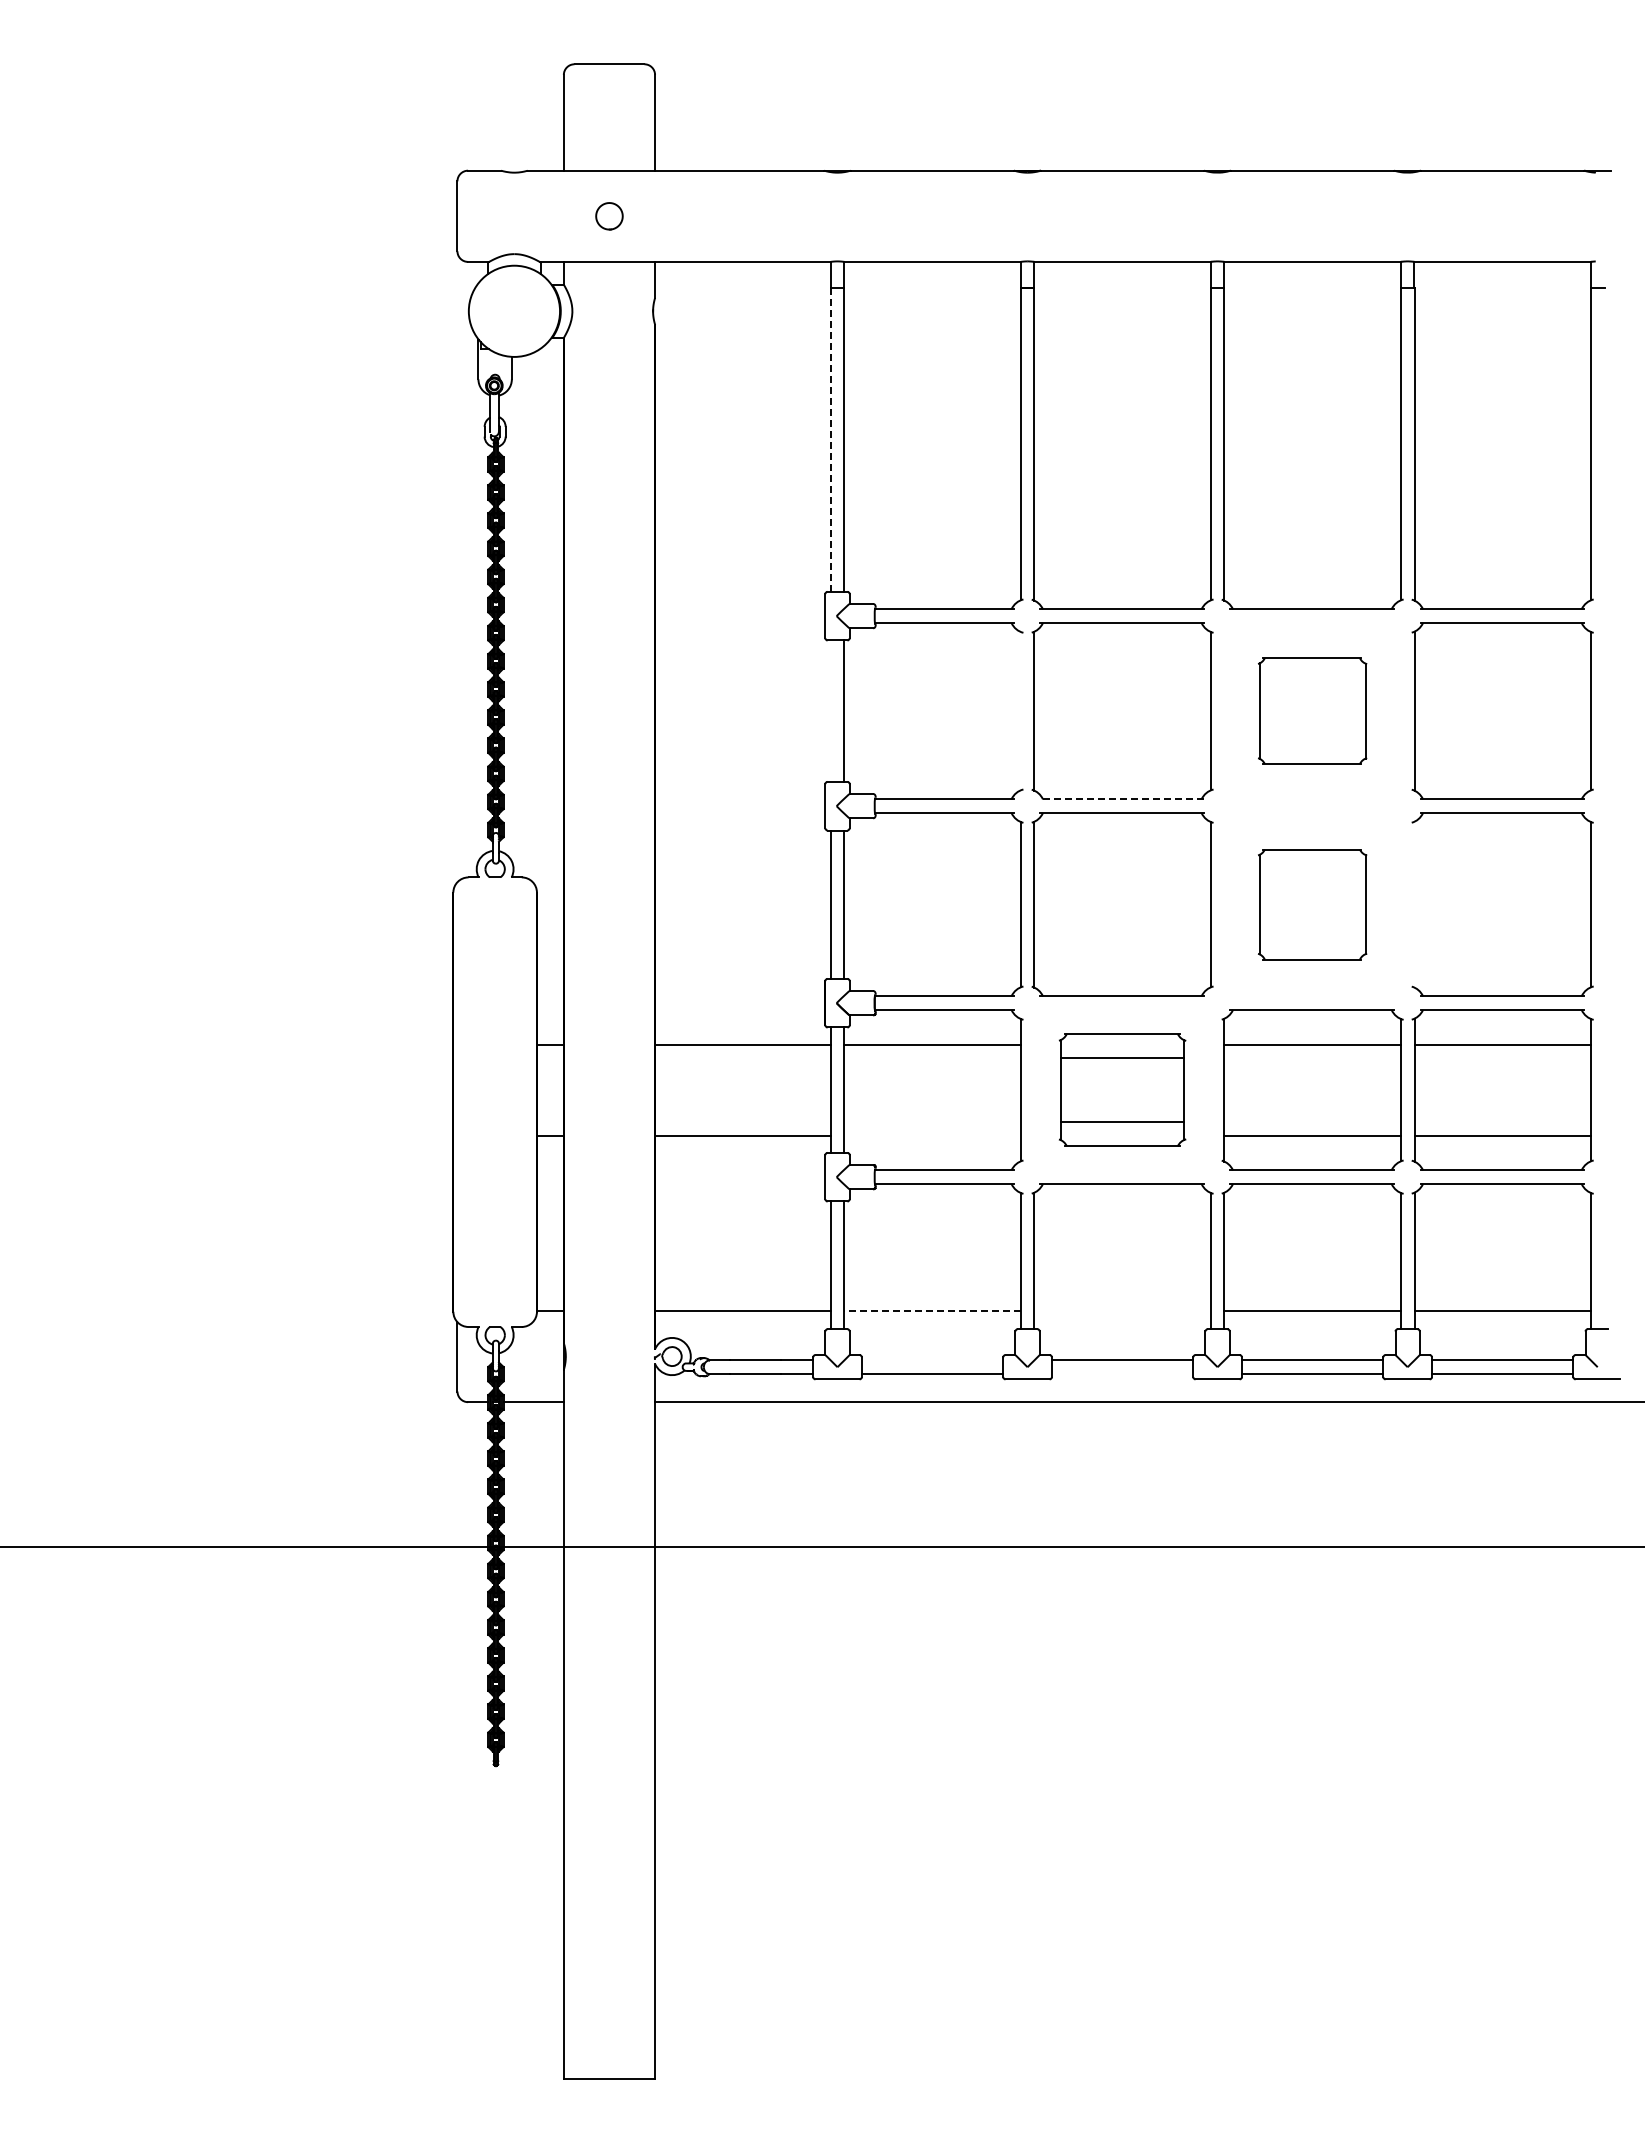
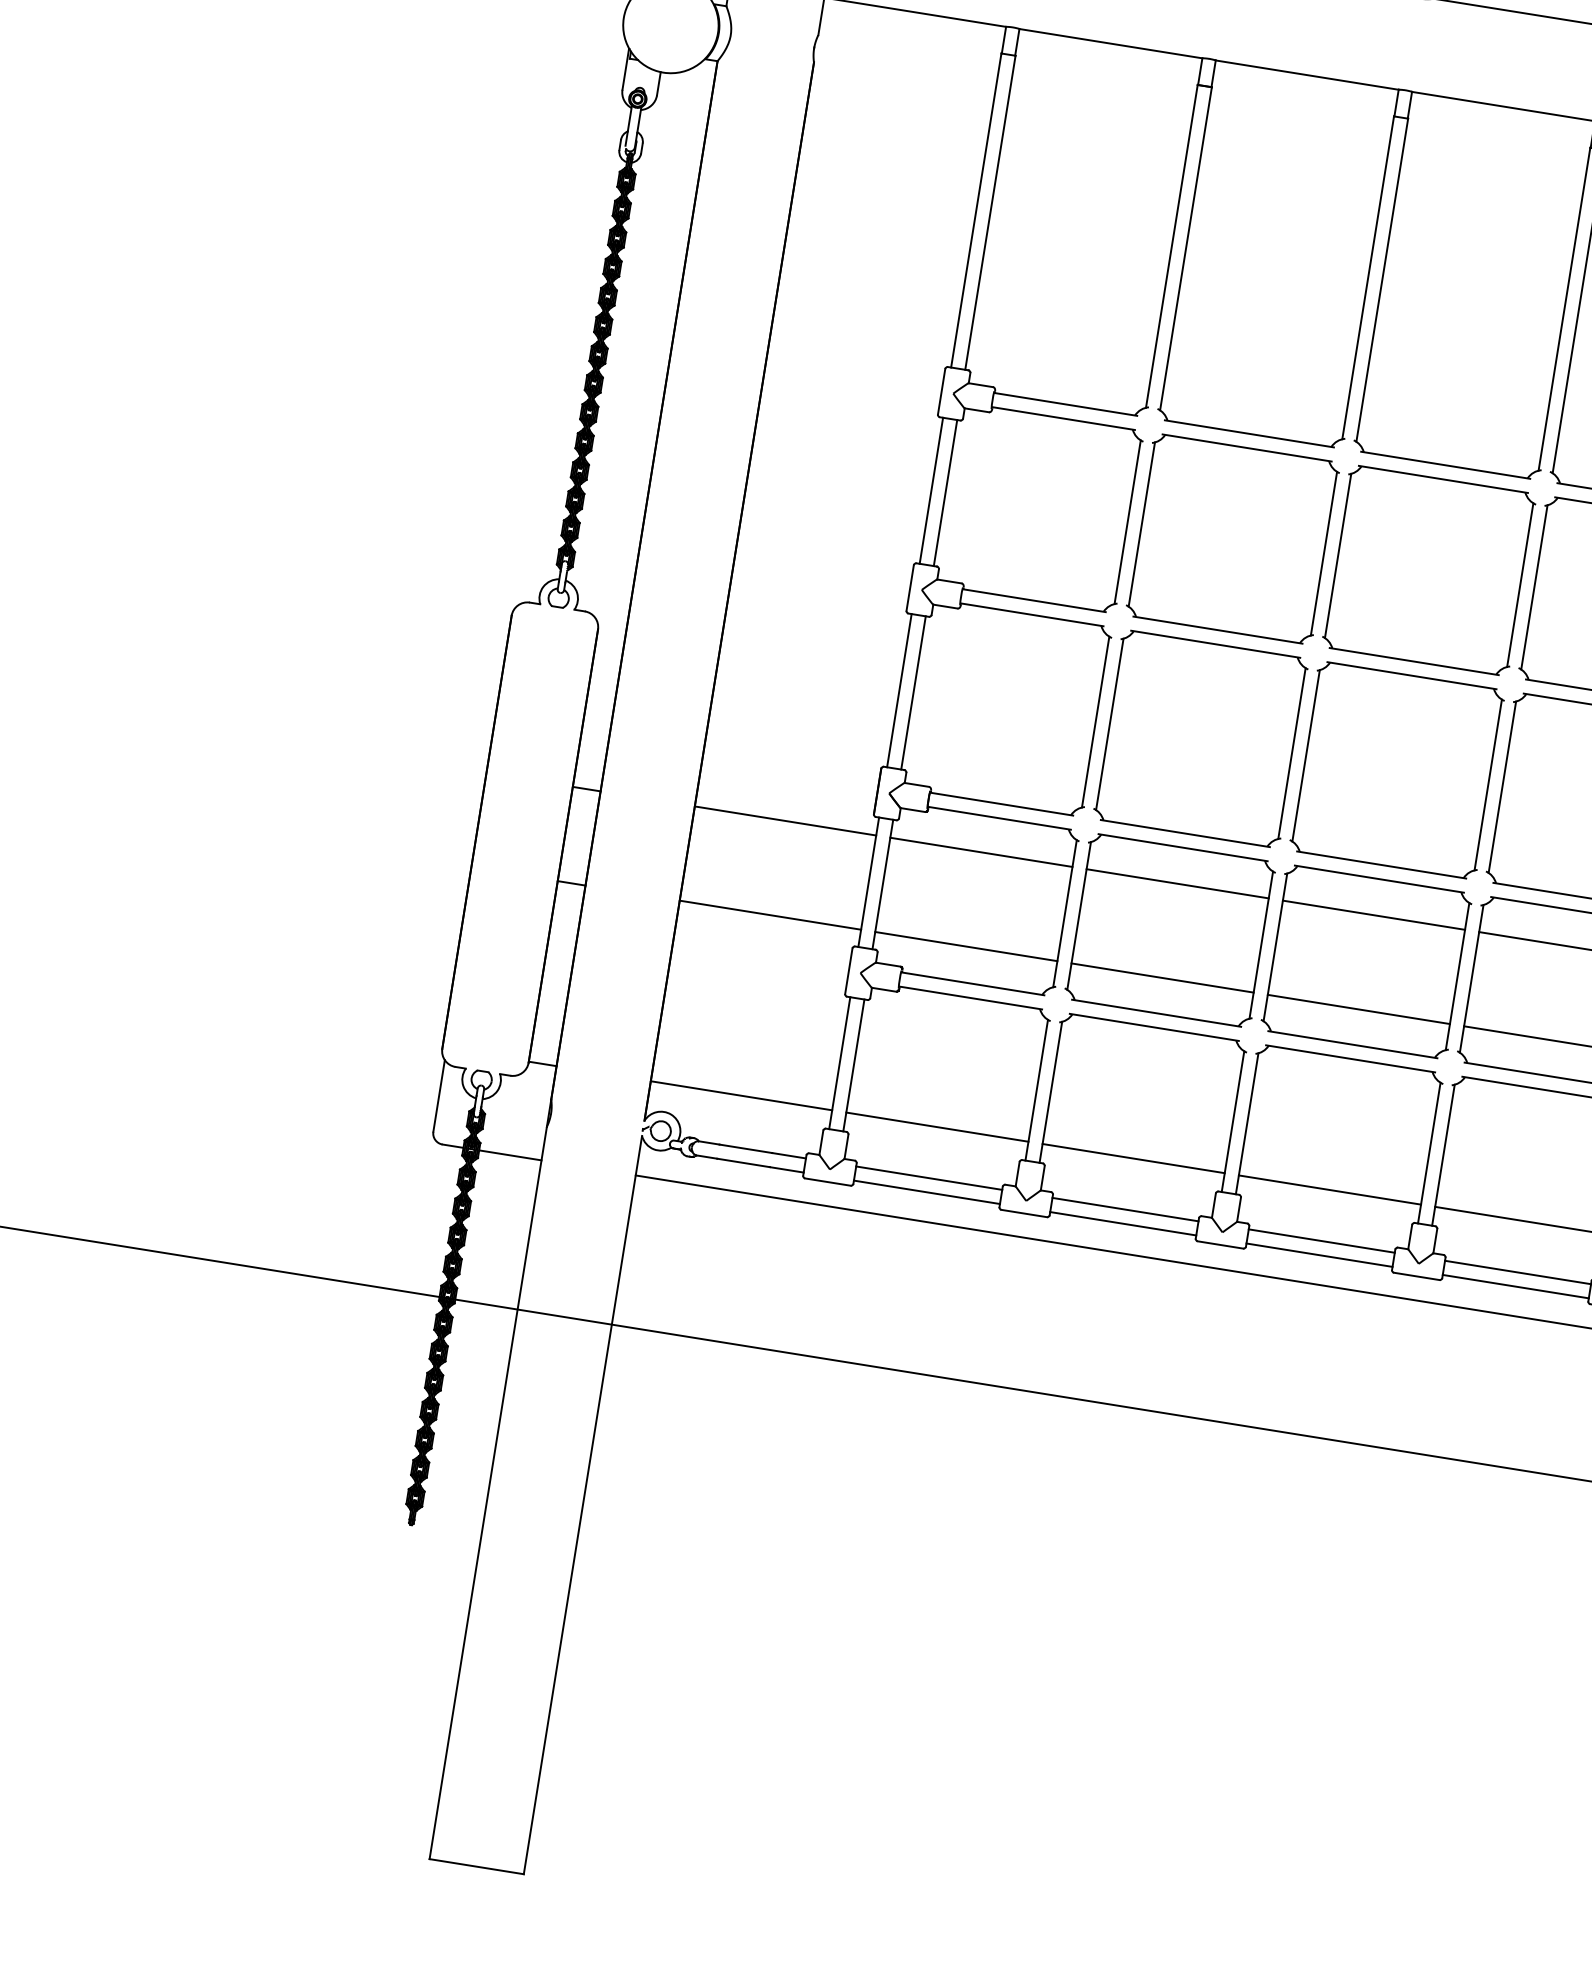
line: (830, 440) -> (975, 211), dashed -> solid
line: (830, 710) -> (931, 490), added
line: (1020, 710) -> (1127, 521), added
part: (1312, 710) -> (1429, 569), size x1.67
line: (1122, 799) -> (1218, 630), dashed -> solid
part: (1312, 904) -> (1397, 770), size x1.67
line: (1414, 904) -> (1502, 787), added
part: (1122, 1089) -> (1170, 929), size x1.43
line: (932, 1136) -> (966, 946), added
line: (932, 1310) -> (937, 1126), dashed -> solid
line: (1122, 1310) -> (1133, 1158), added
line: (932, 1360) -> (929, 1178), added
line: (1122, 1374) -> (1123, 1224), added

